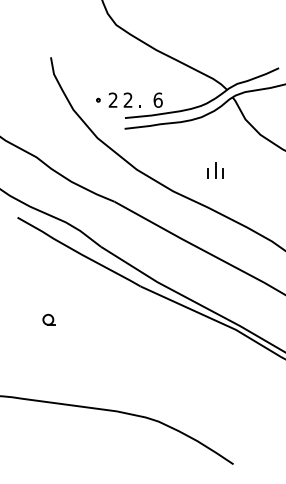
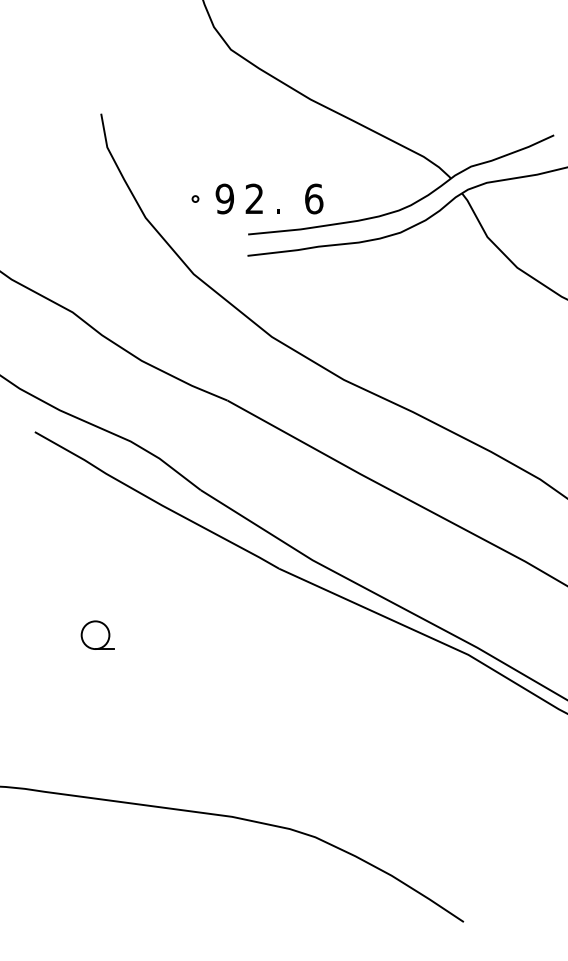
text: (112, 99) -> (223, 197), 2 -> 9
part: (215, 170) -> (427, 338), removed
part: (48, 319) -> (96, 634), size x1.4

